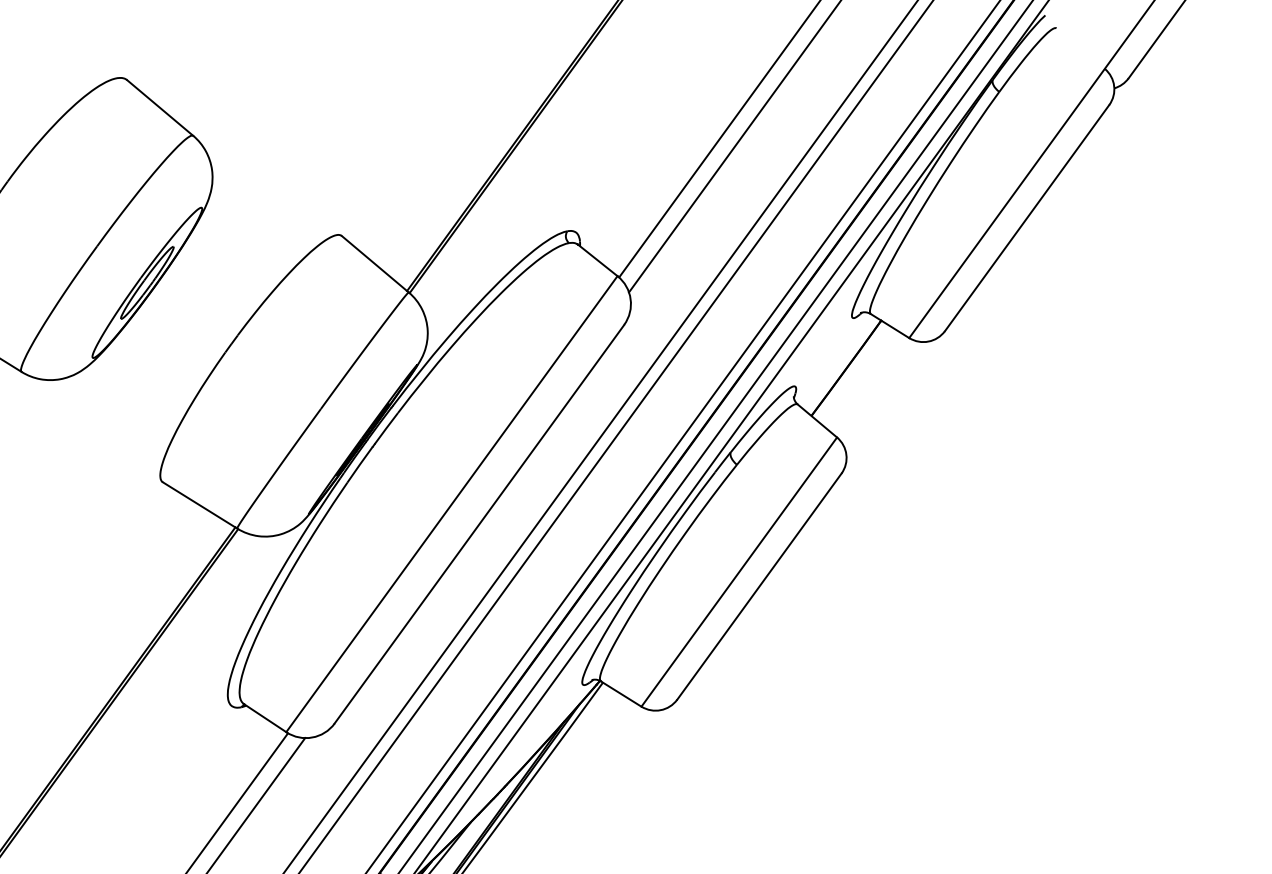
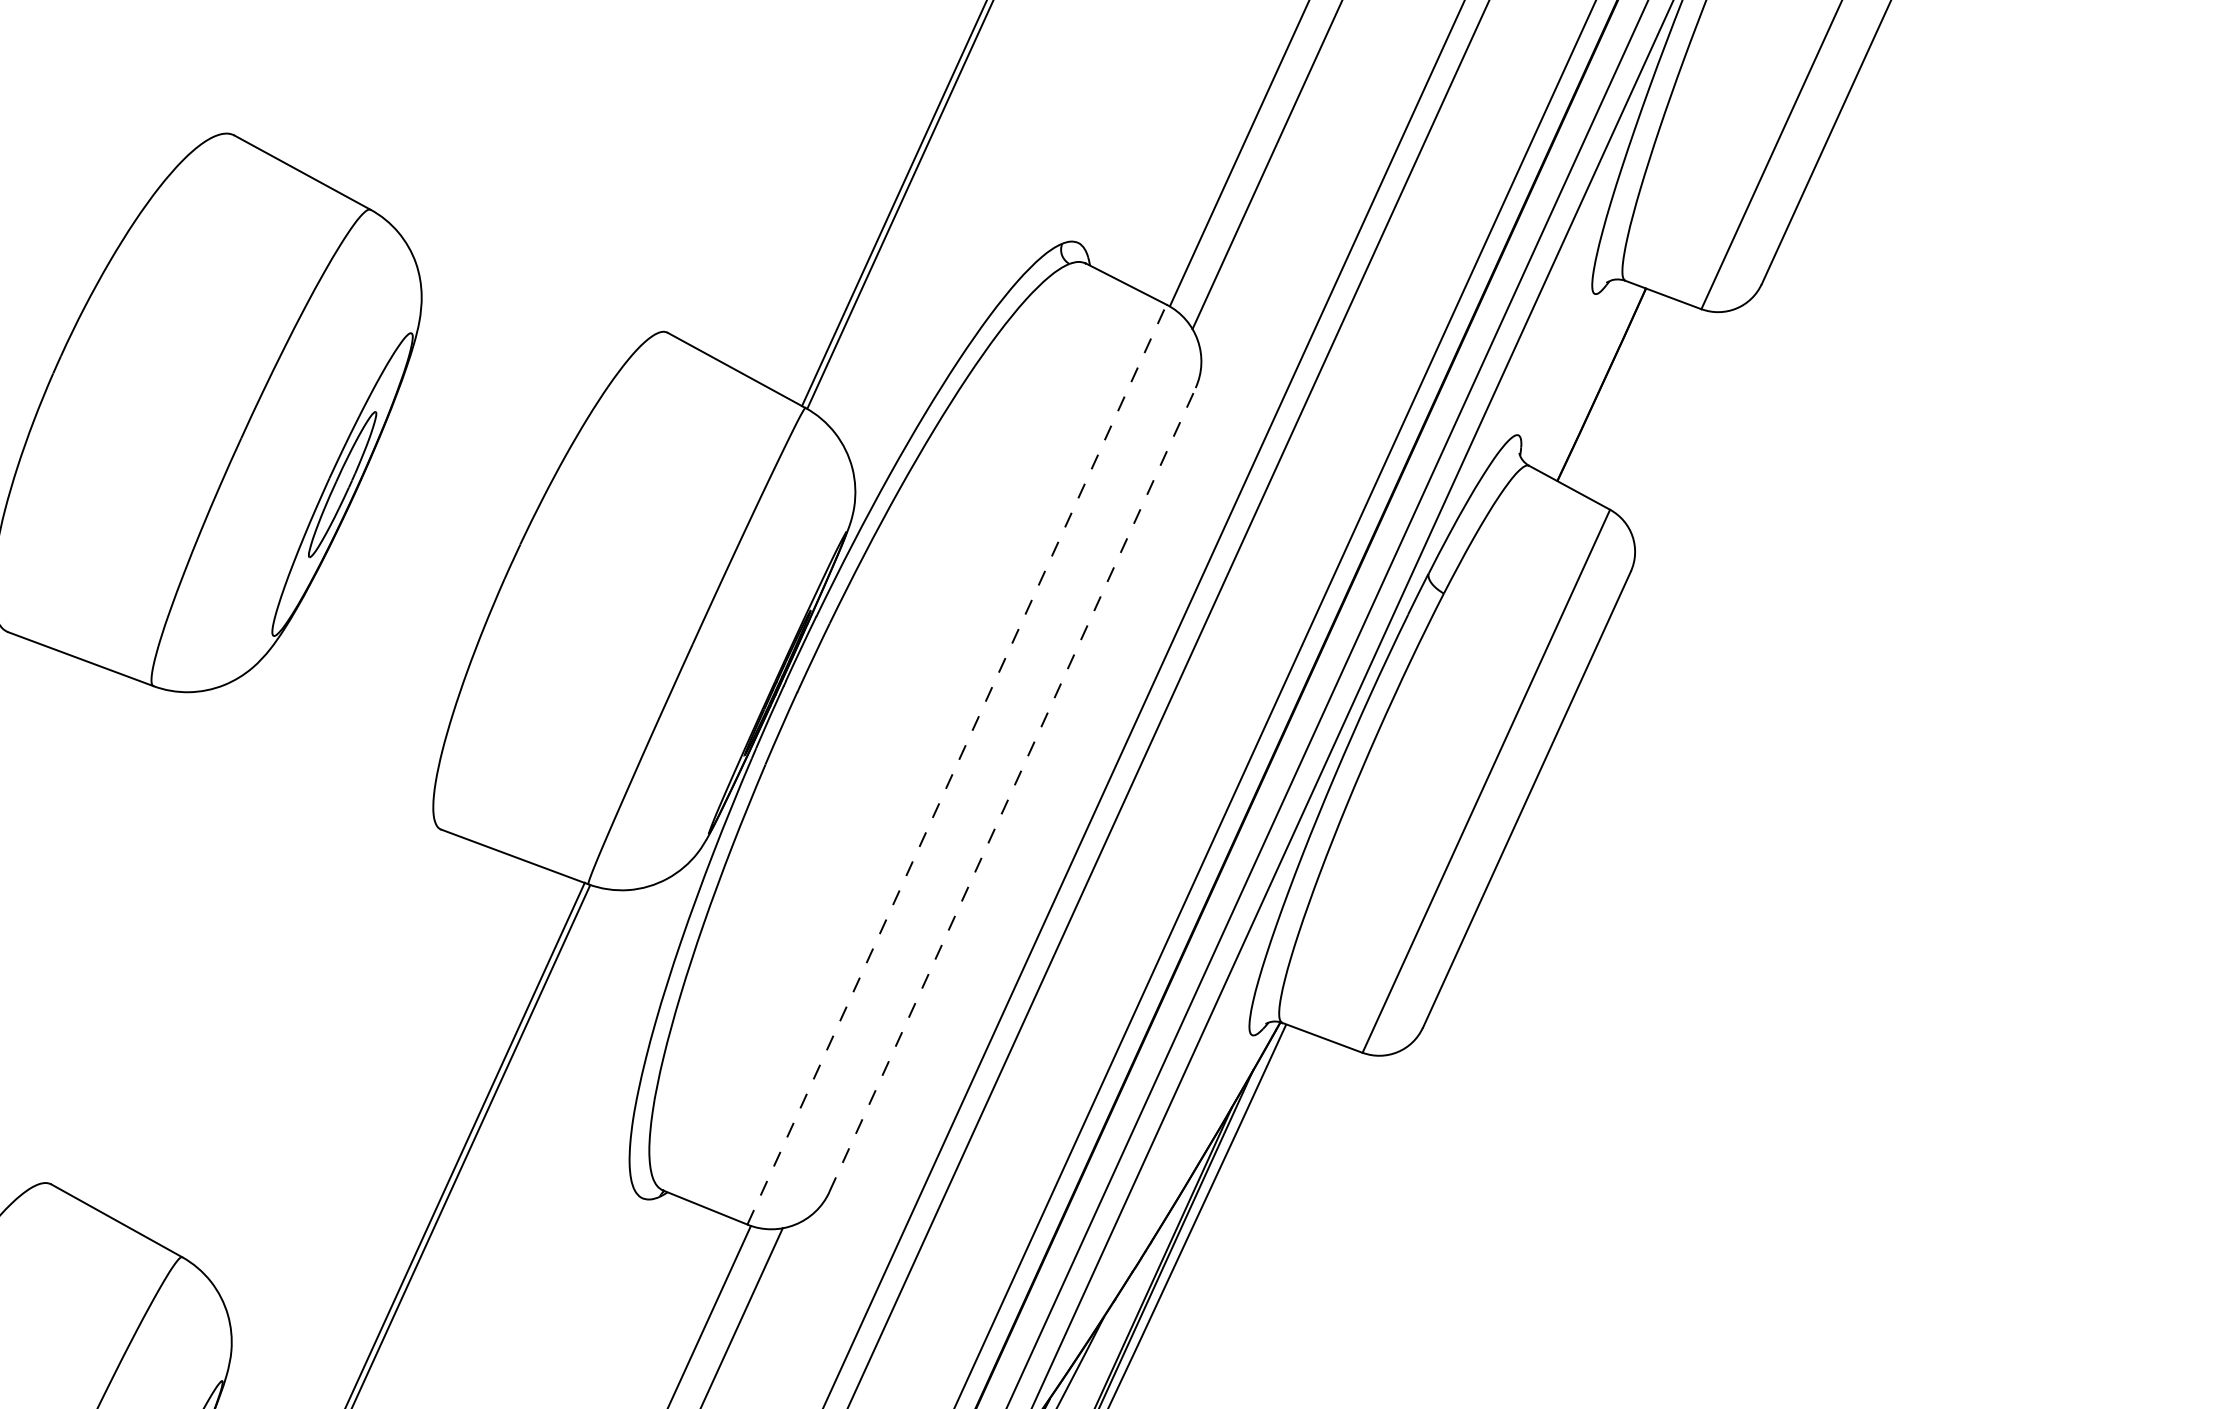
line: (451, 504) -> (956, 765), solid -> dashed
line: (479, 523) -> (1012, 788), solid -> dashed

